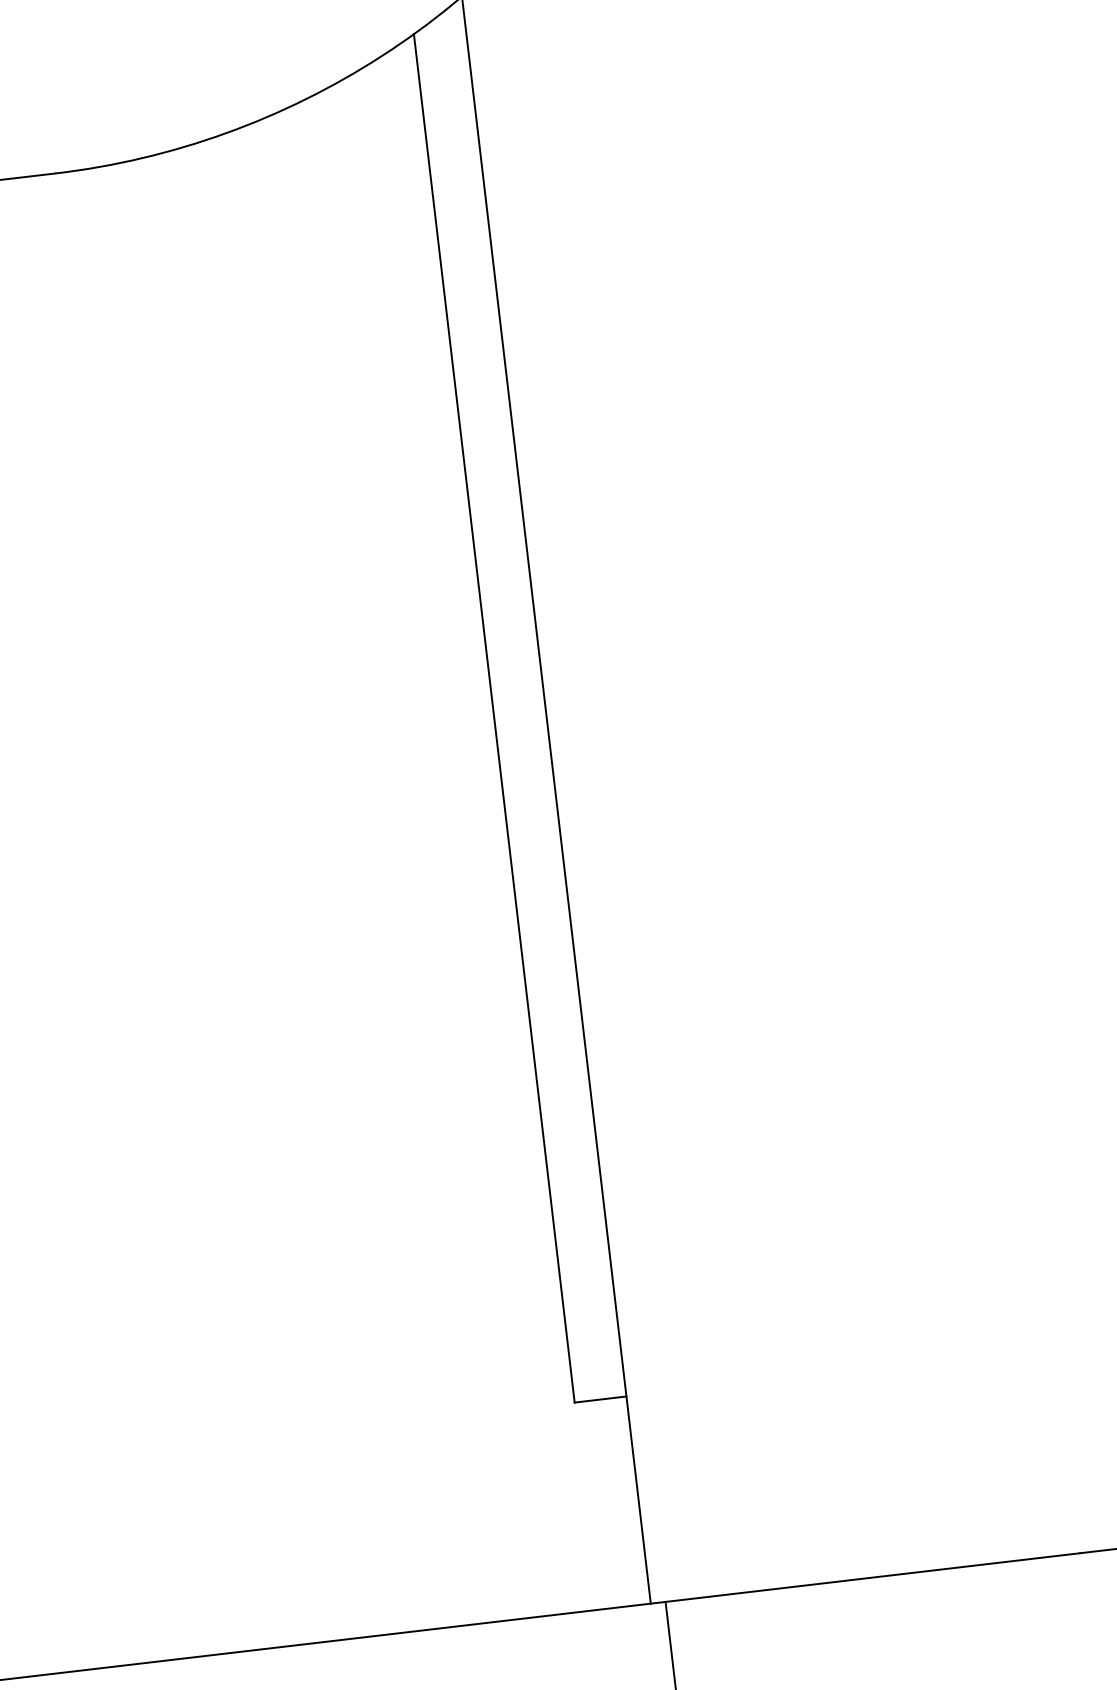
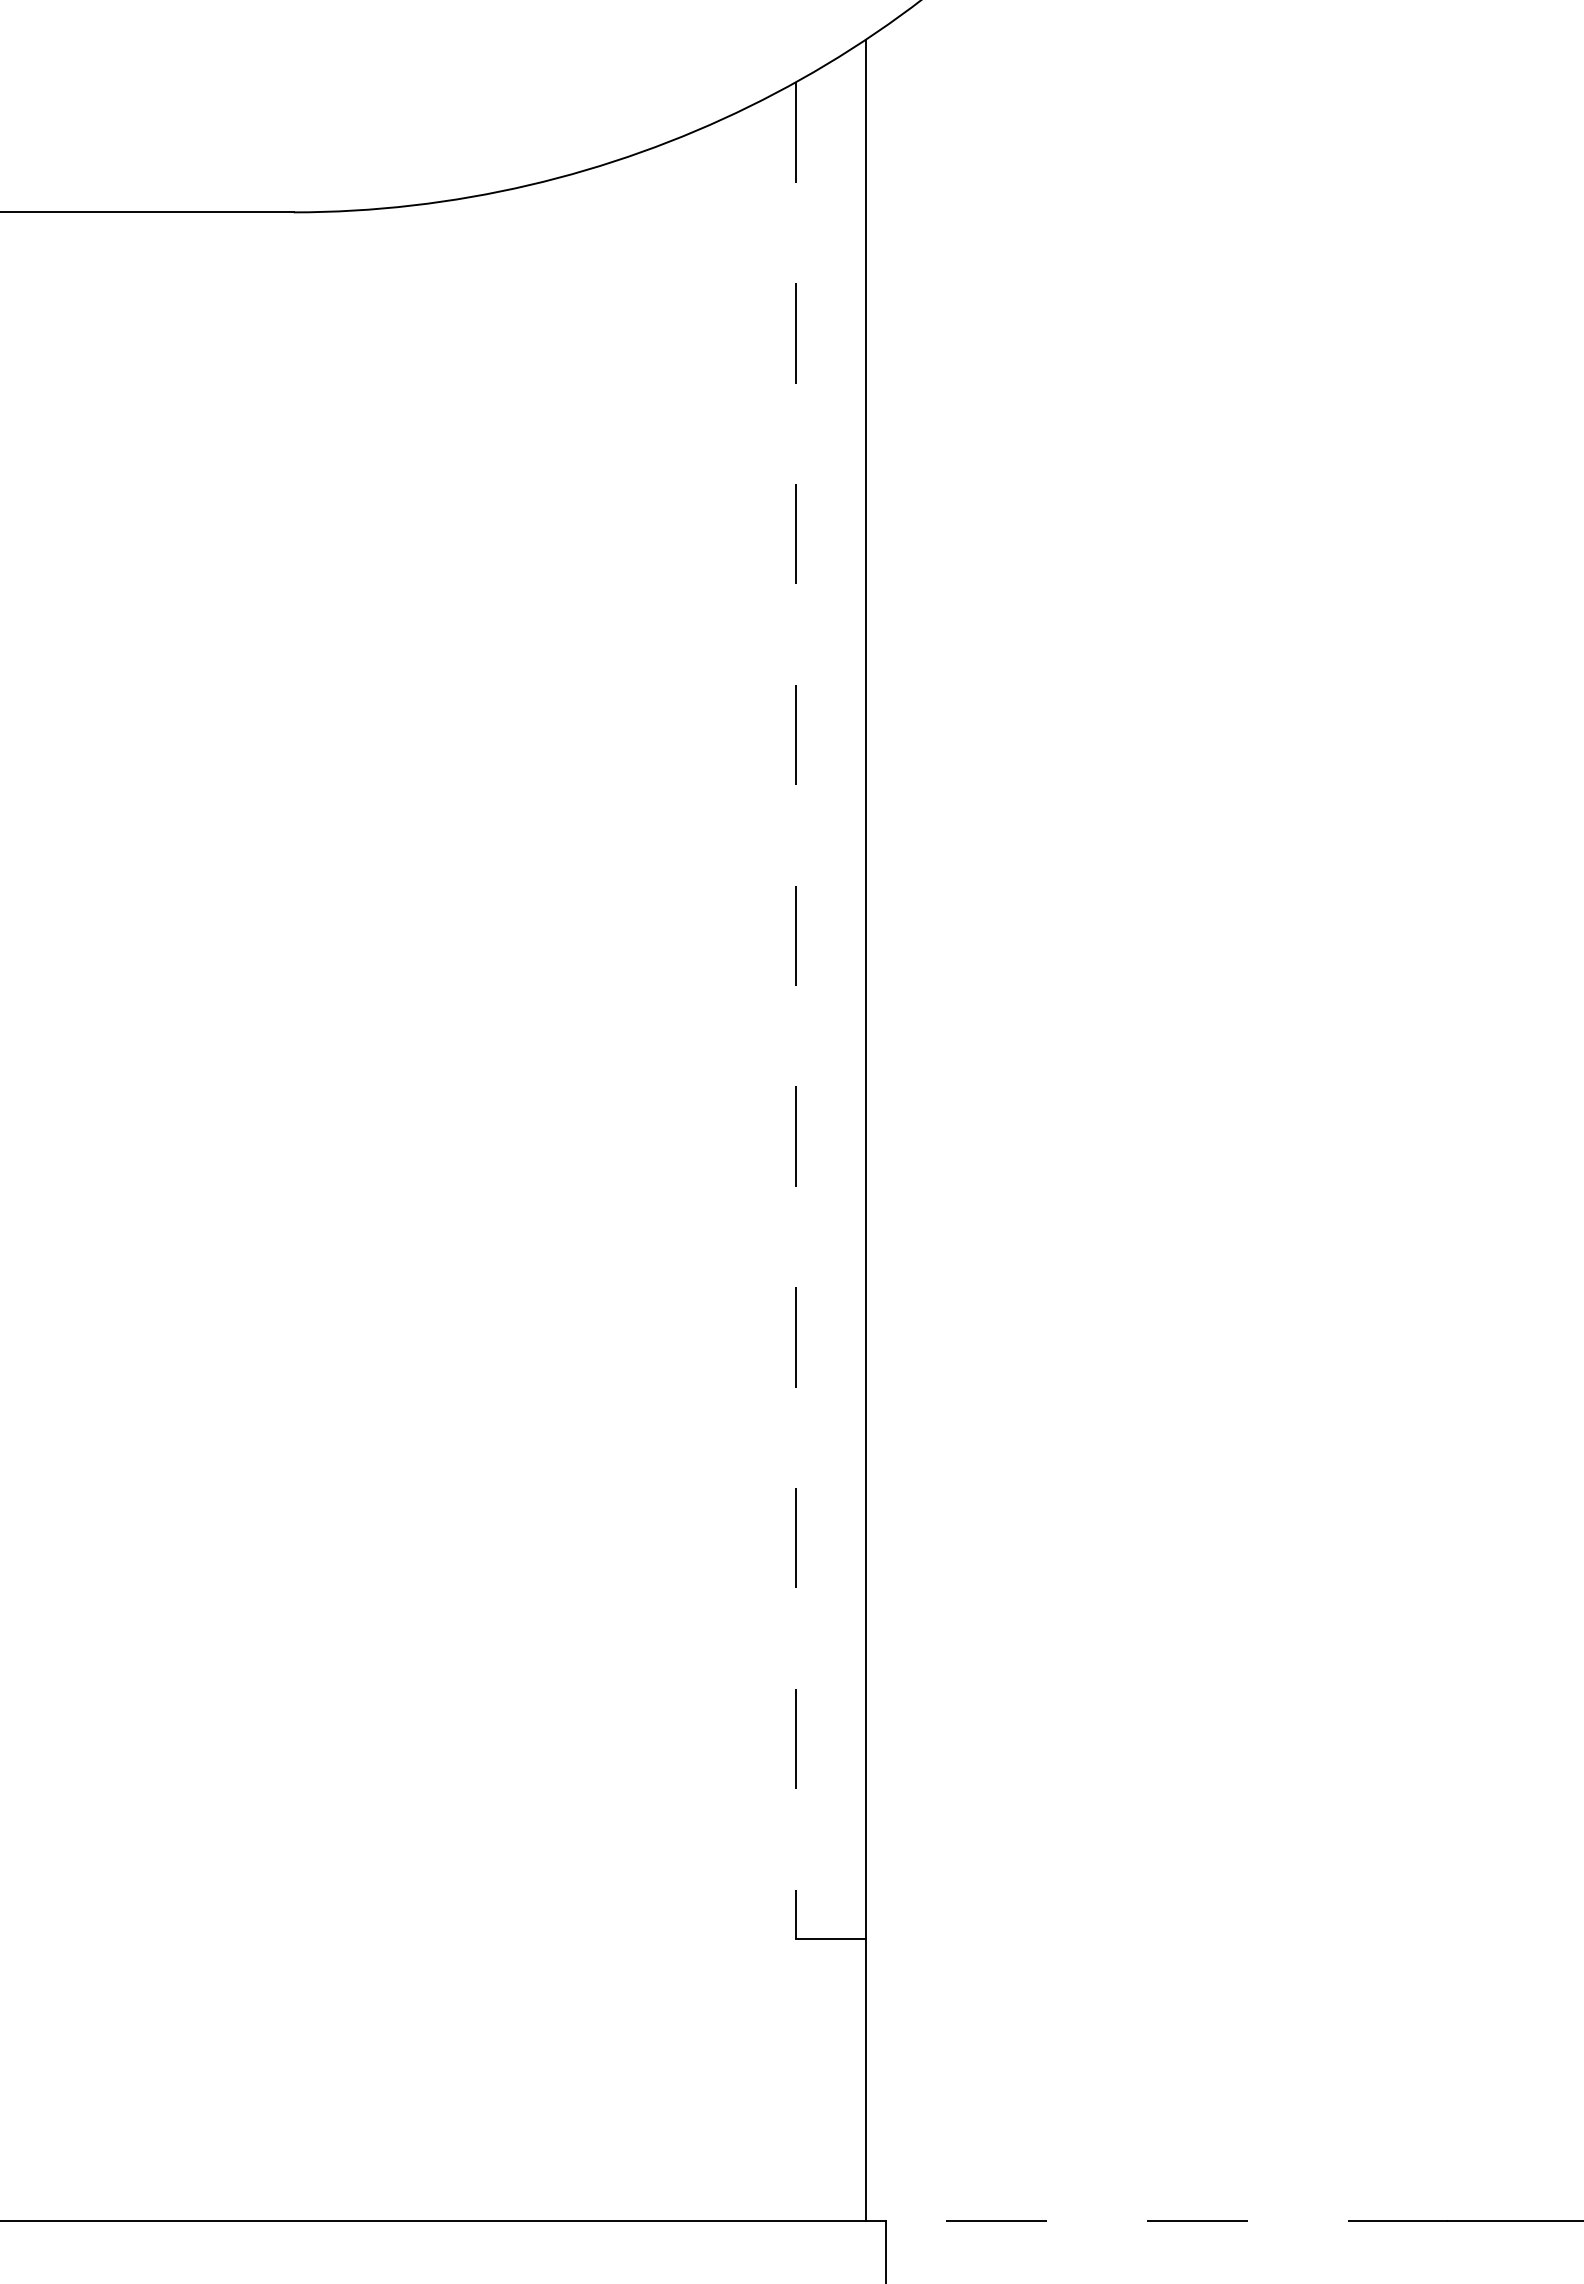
line: (494, 718) -> (795, 1010), solid -> dashed
line: (872, 1577) -> (1166, 2220), solid -> dashed

